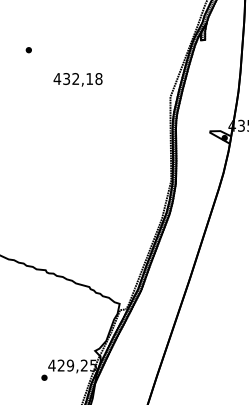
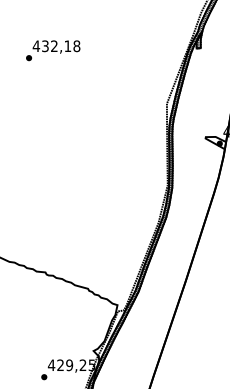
text: (77, 79) -> (55, 46), moved

